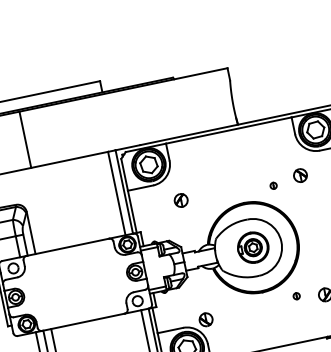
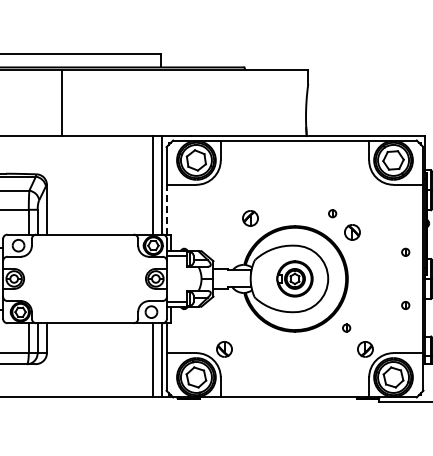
part: (300, 175) -> (352, 232), moved
part: (181, 200) -> (250, 218), moved
line: (132, 211) -> (166, 209), solid -> dashed
part: (296, 295) -> (346, 327), moved

